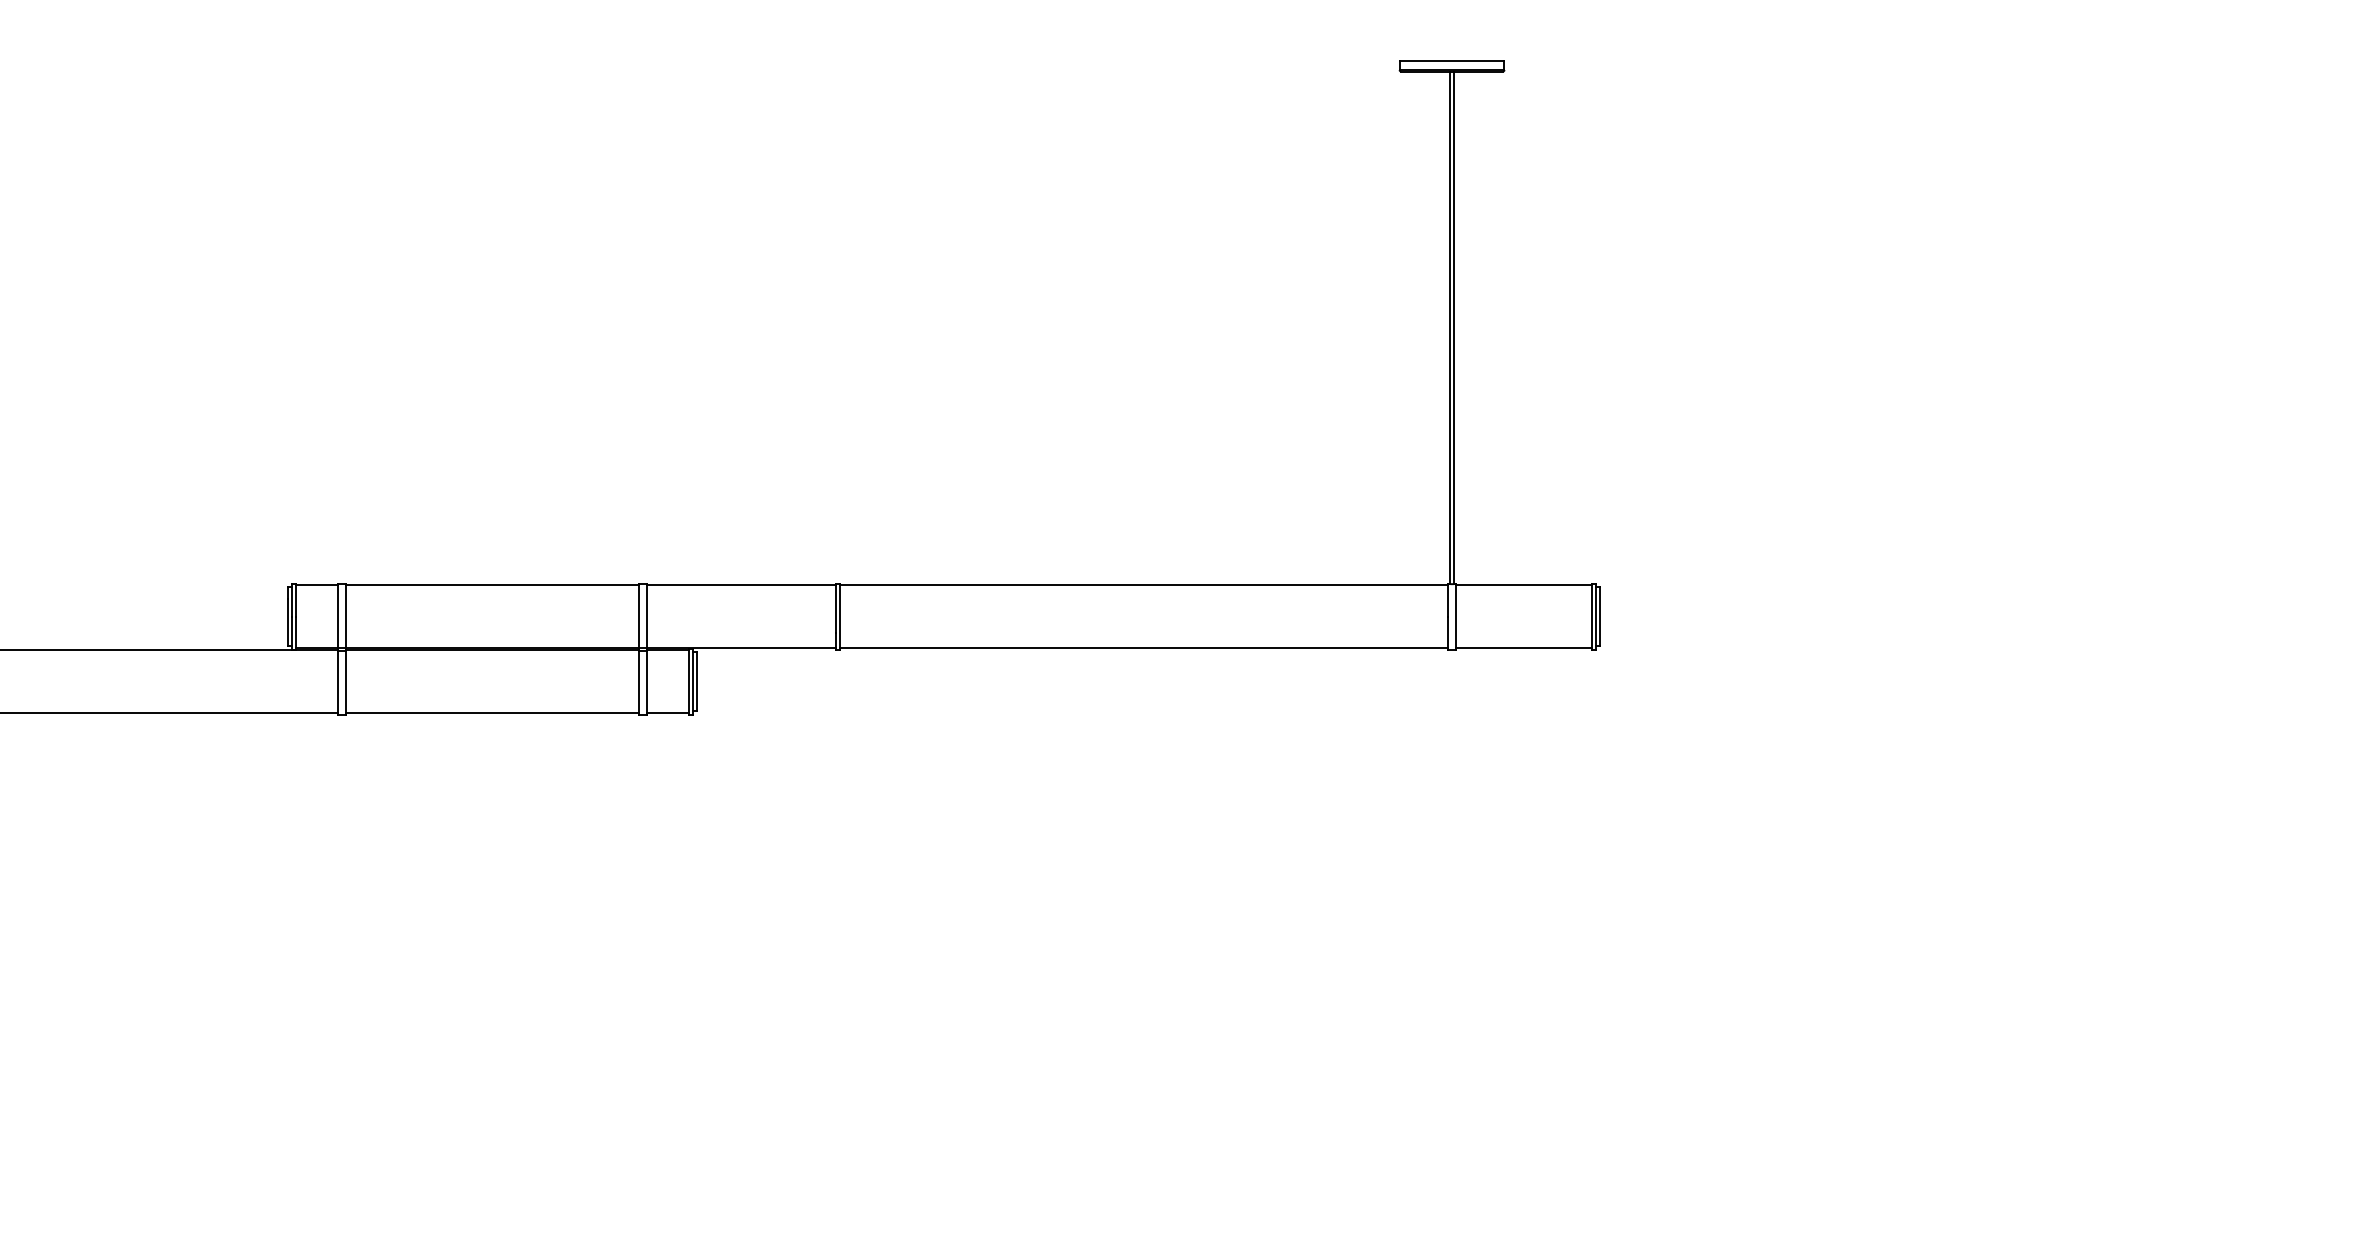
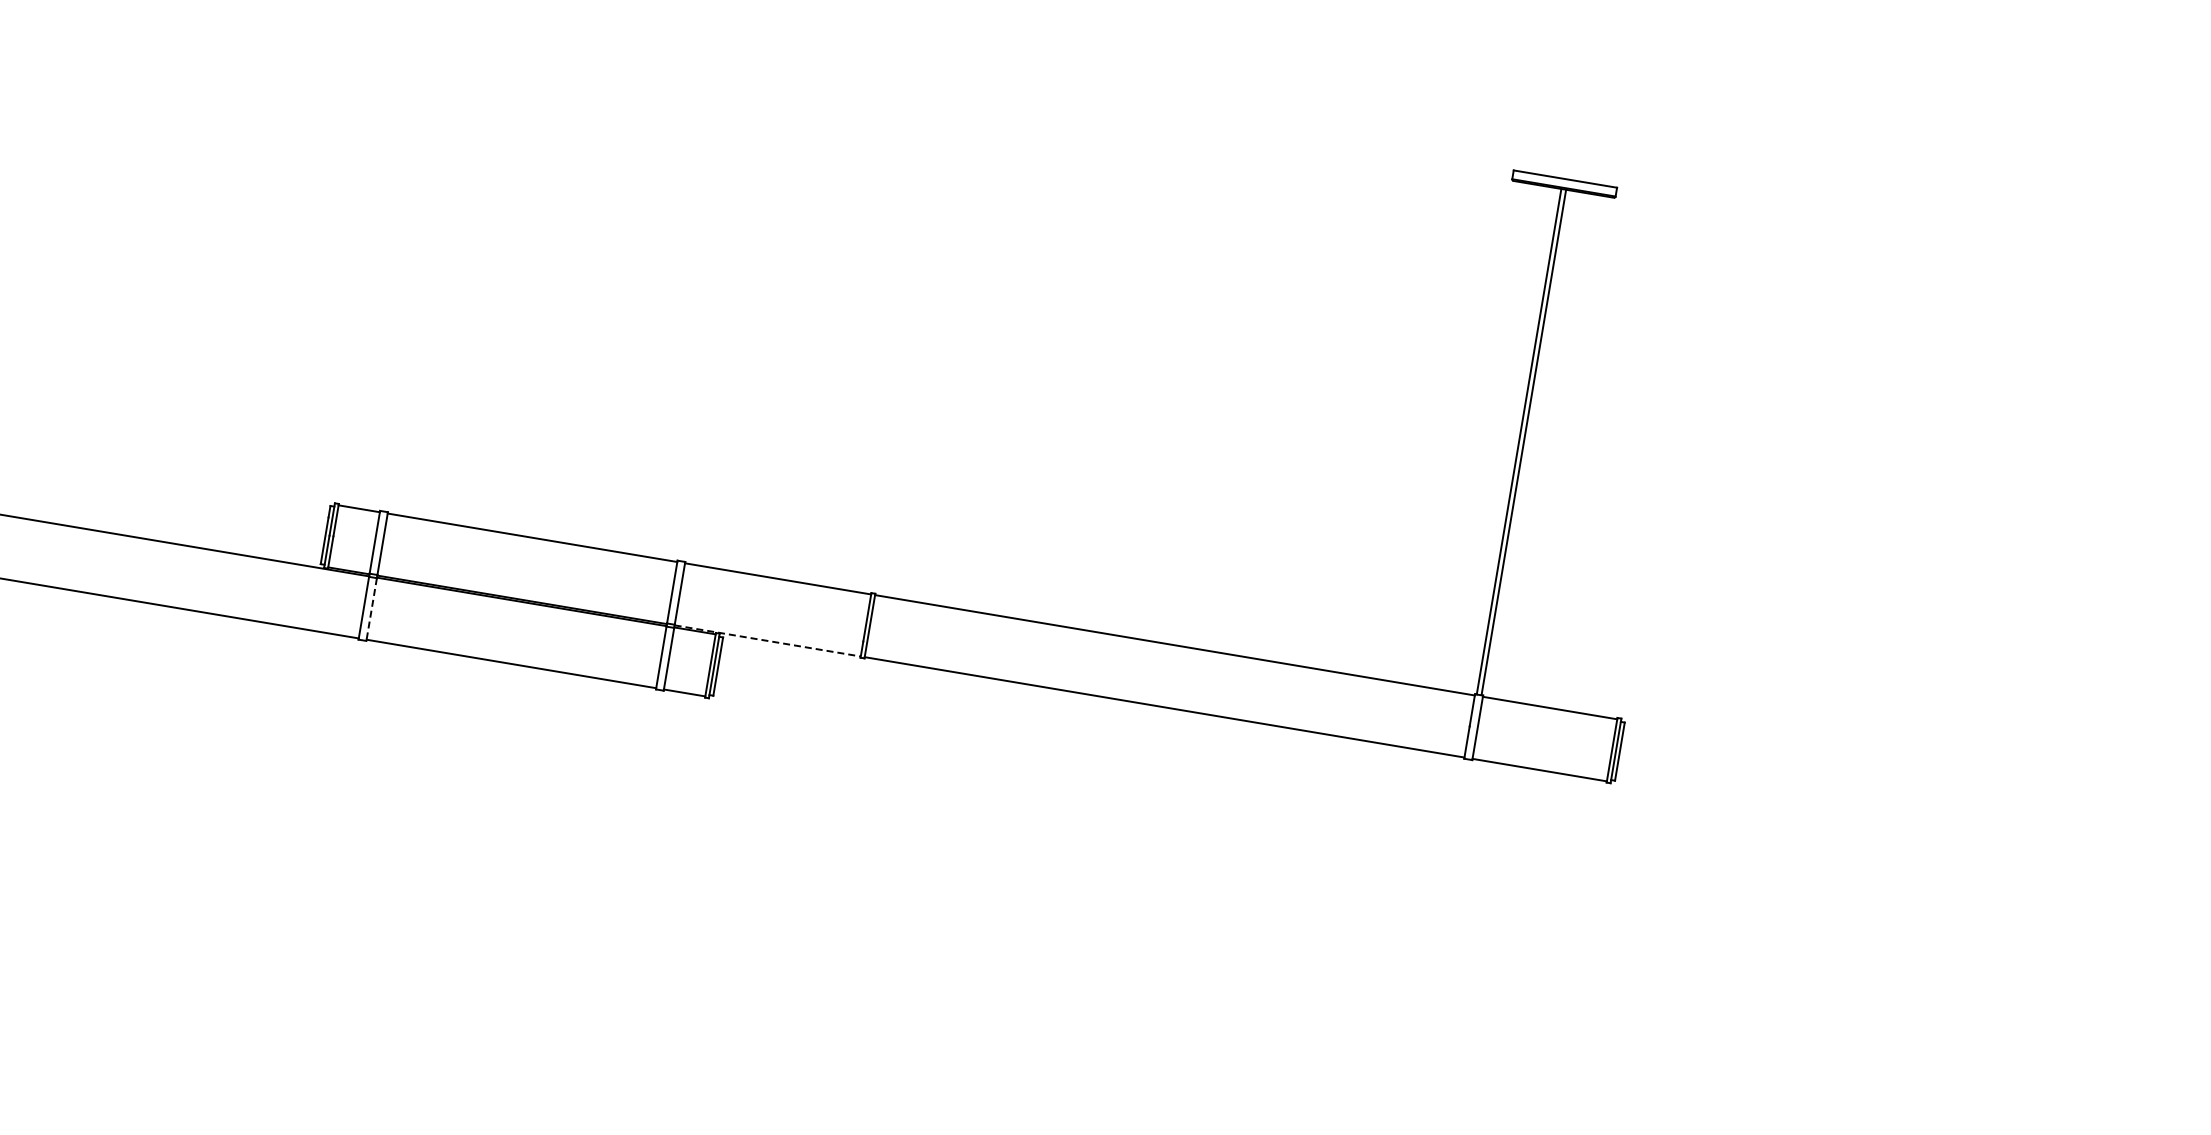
line: (741, 648) -> (767, 641), solid -> dashed
line: (345, 682) -> (371, 609), solid -> dashed

